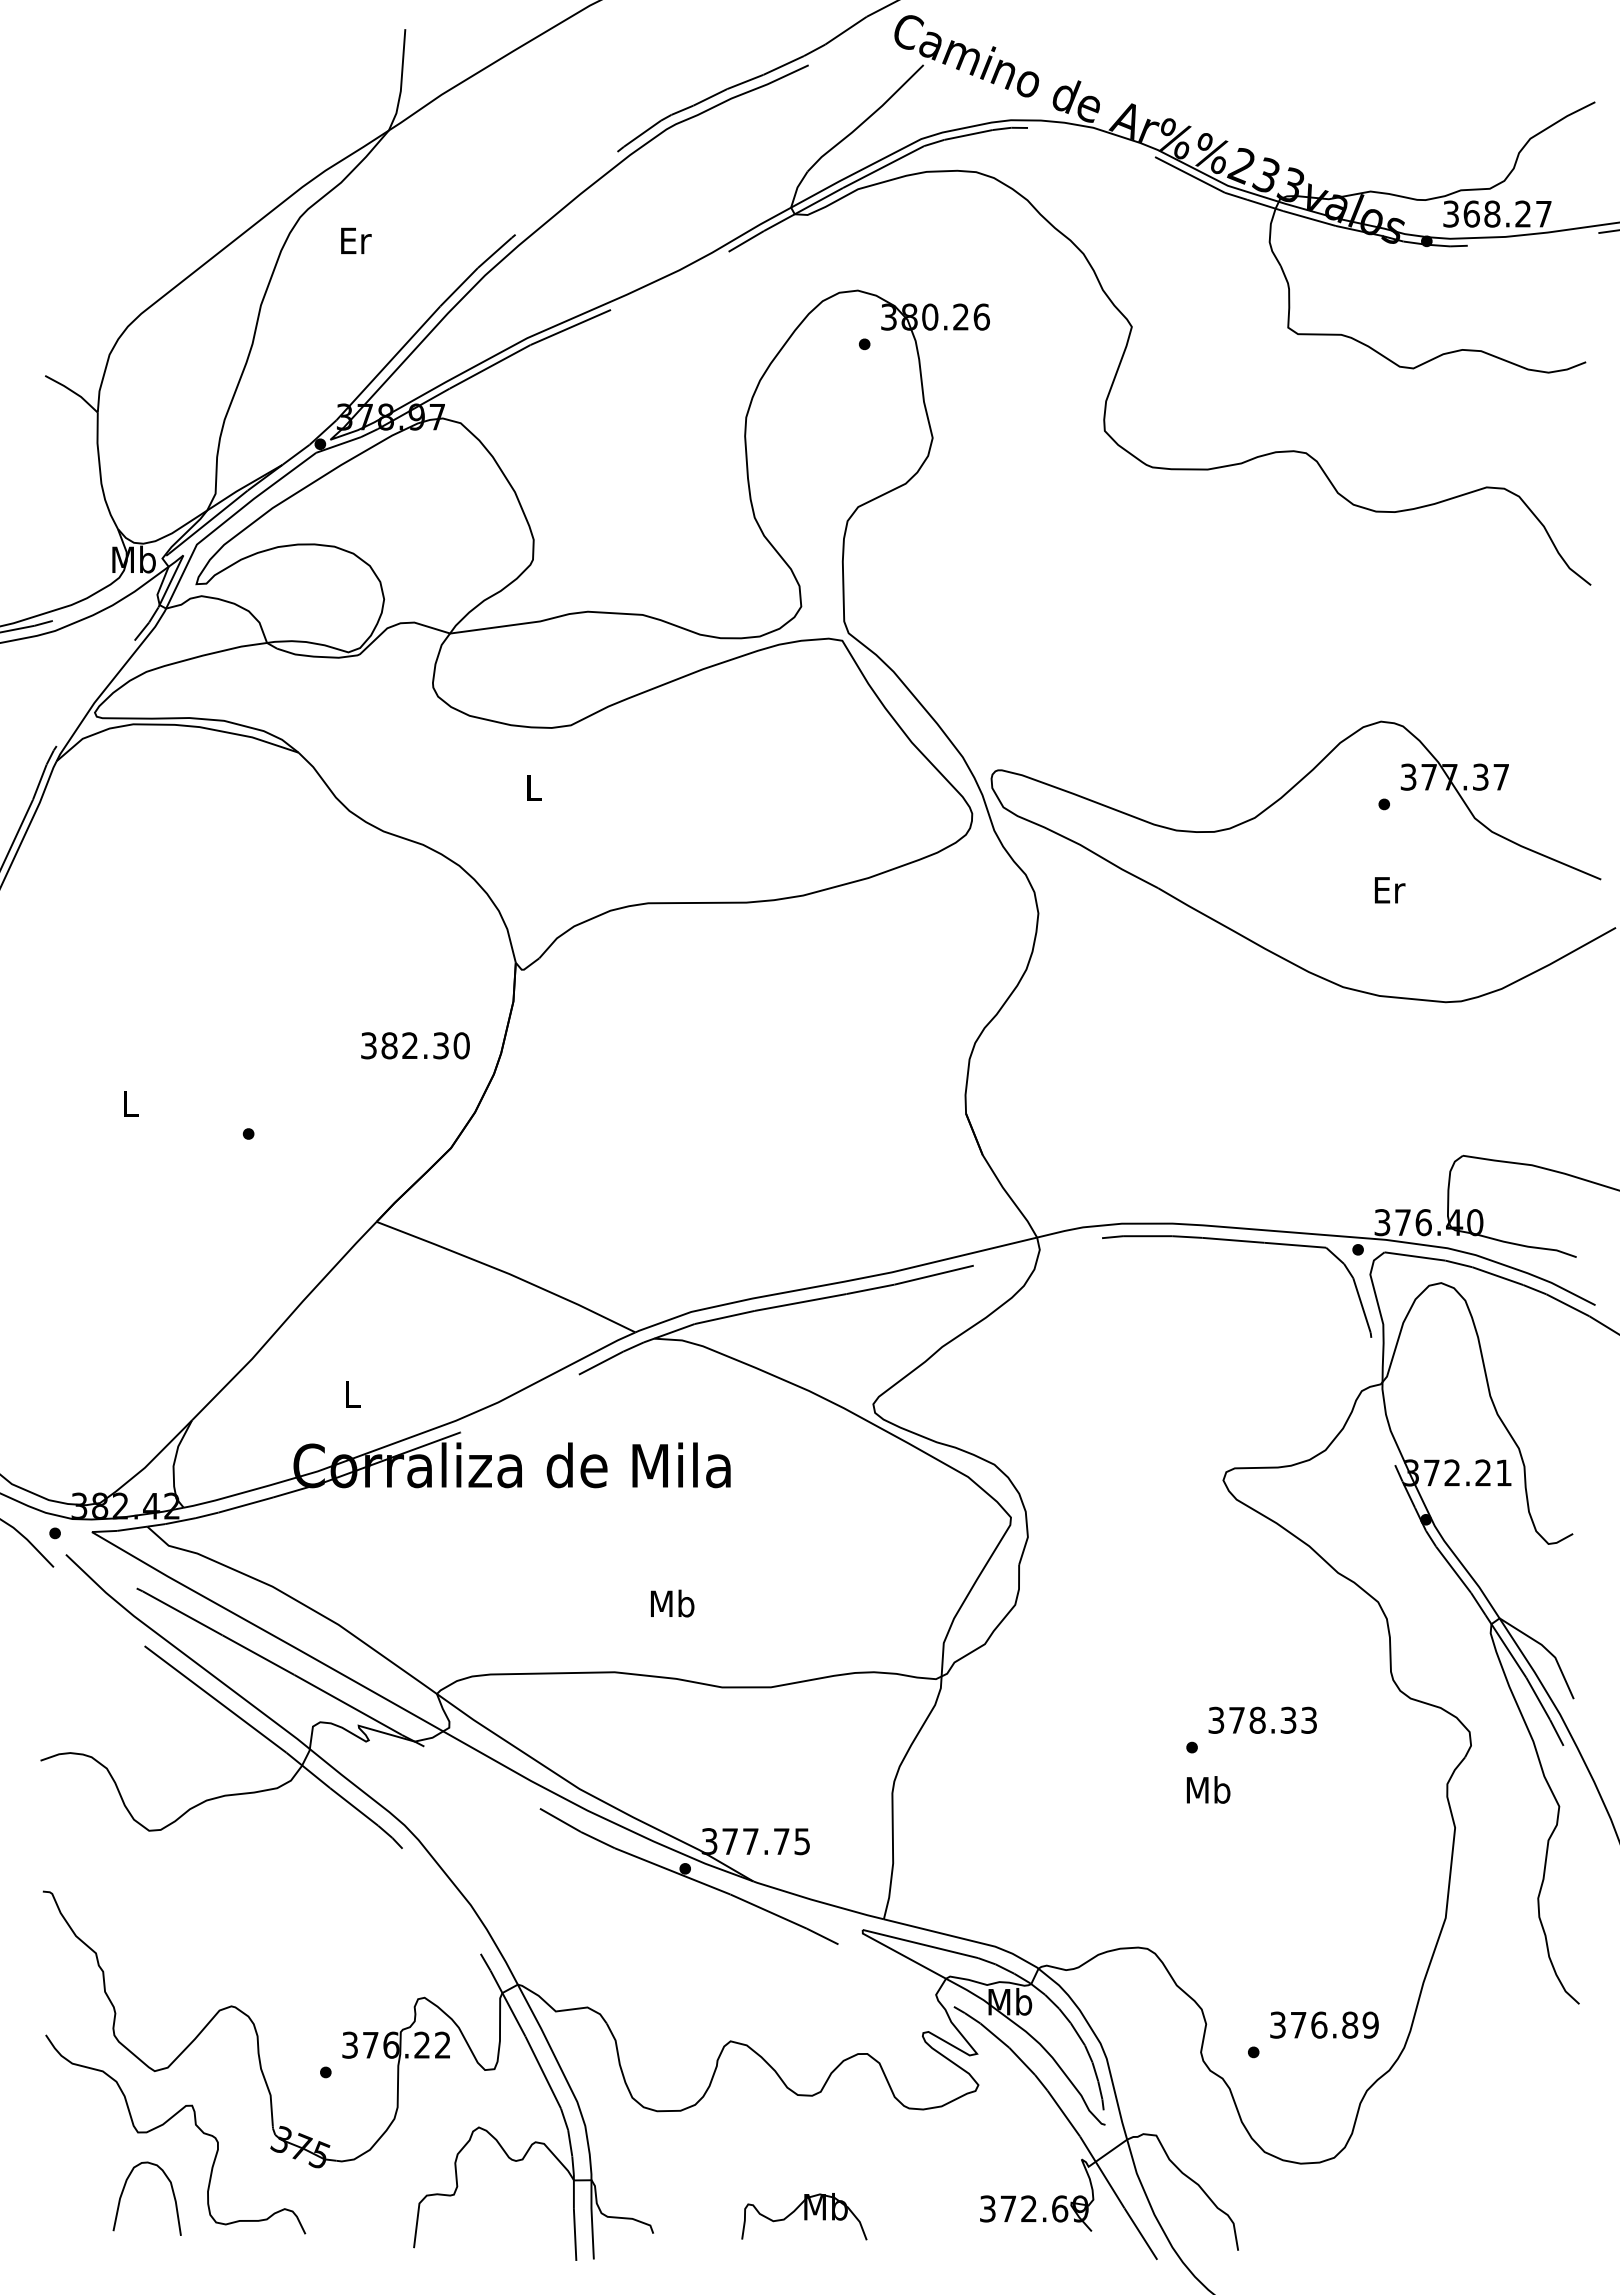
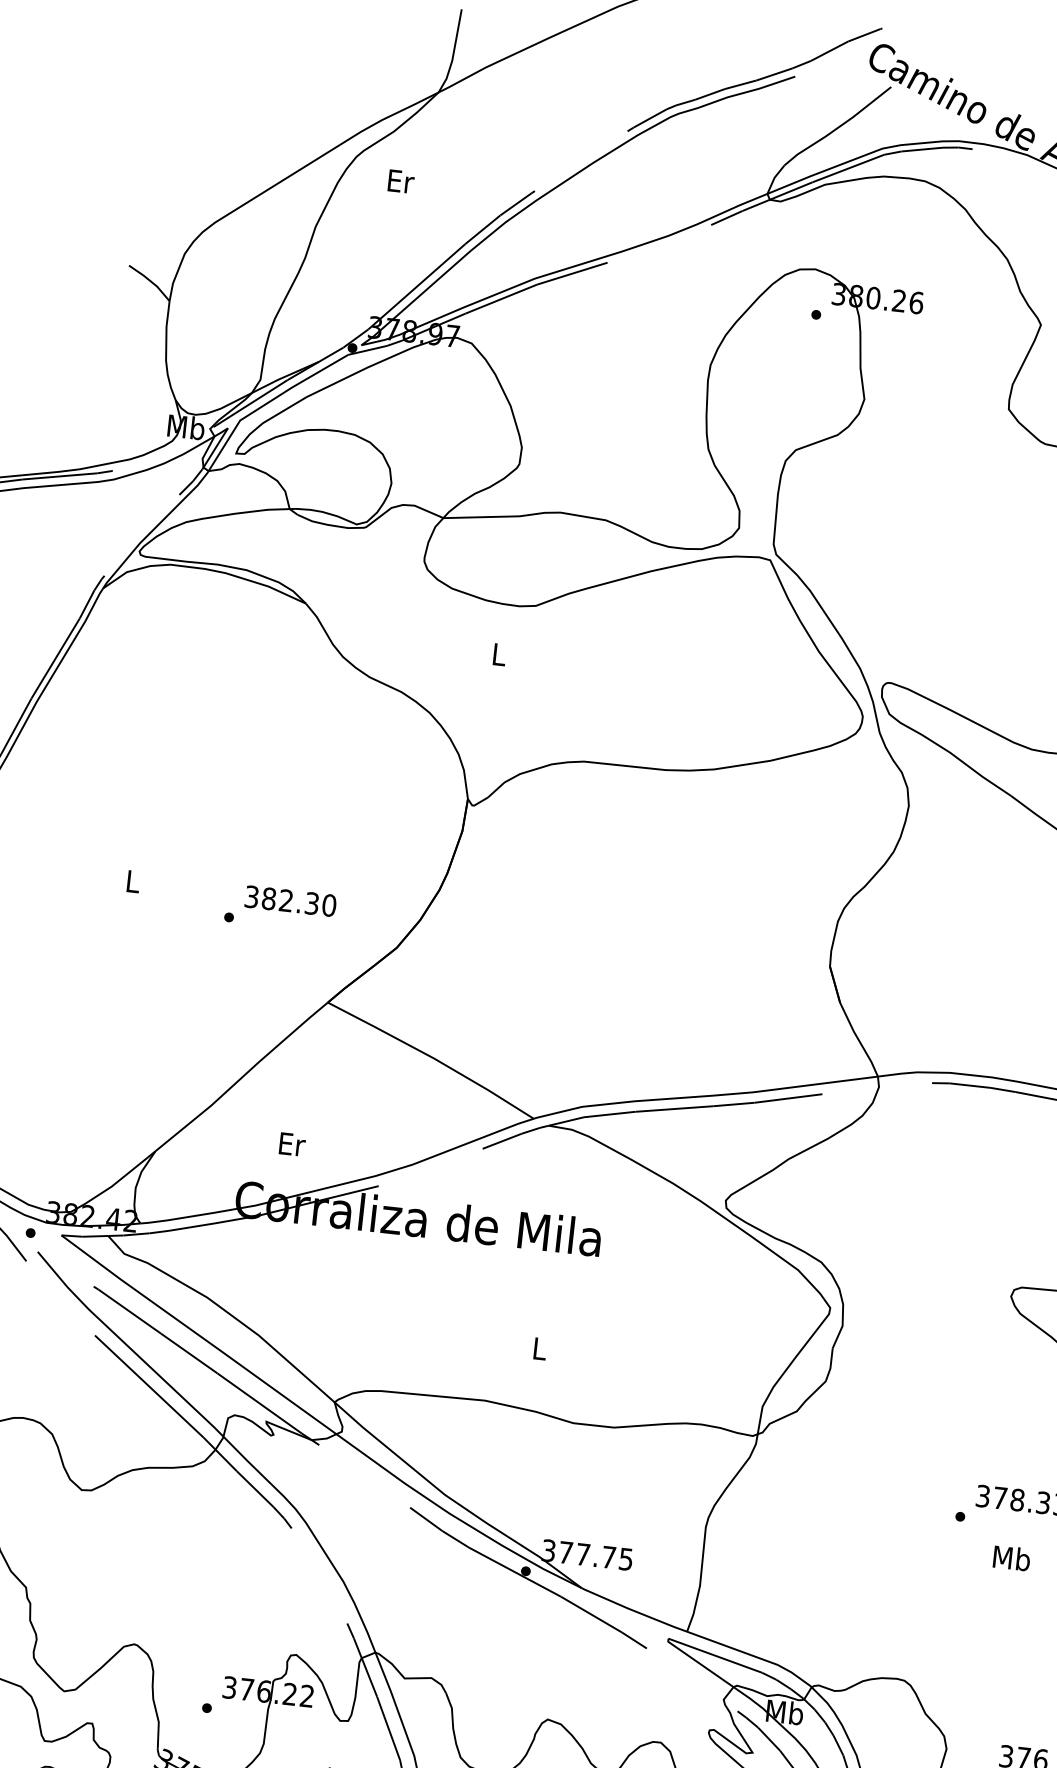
text: (415, 1045) -> (290, 901), moved
text: (353, 1394) -> (292, 1144), L -> Er
text: (672, 1603) -> (539, 1348), Mb -> L
text: (1208, 1789) -> (1011, 1557), moved

